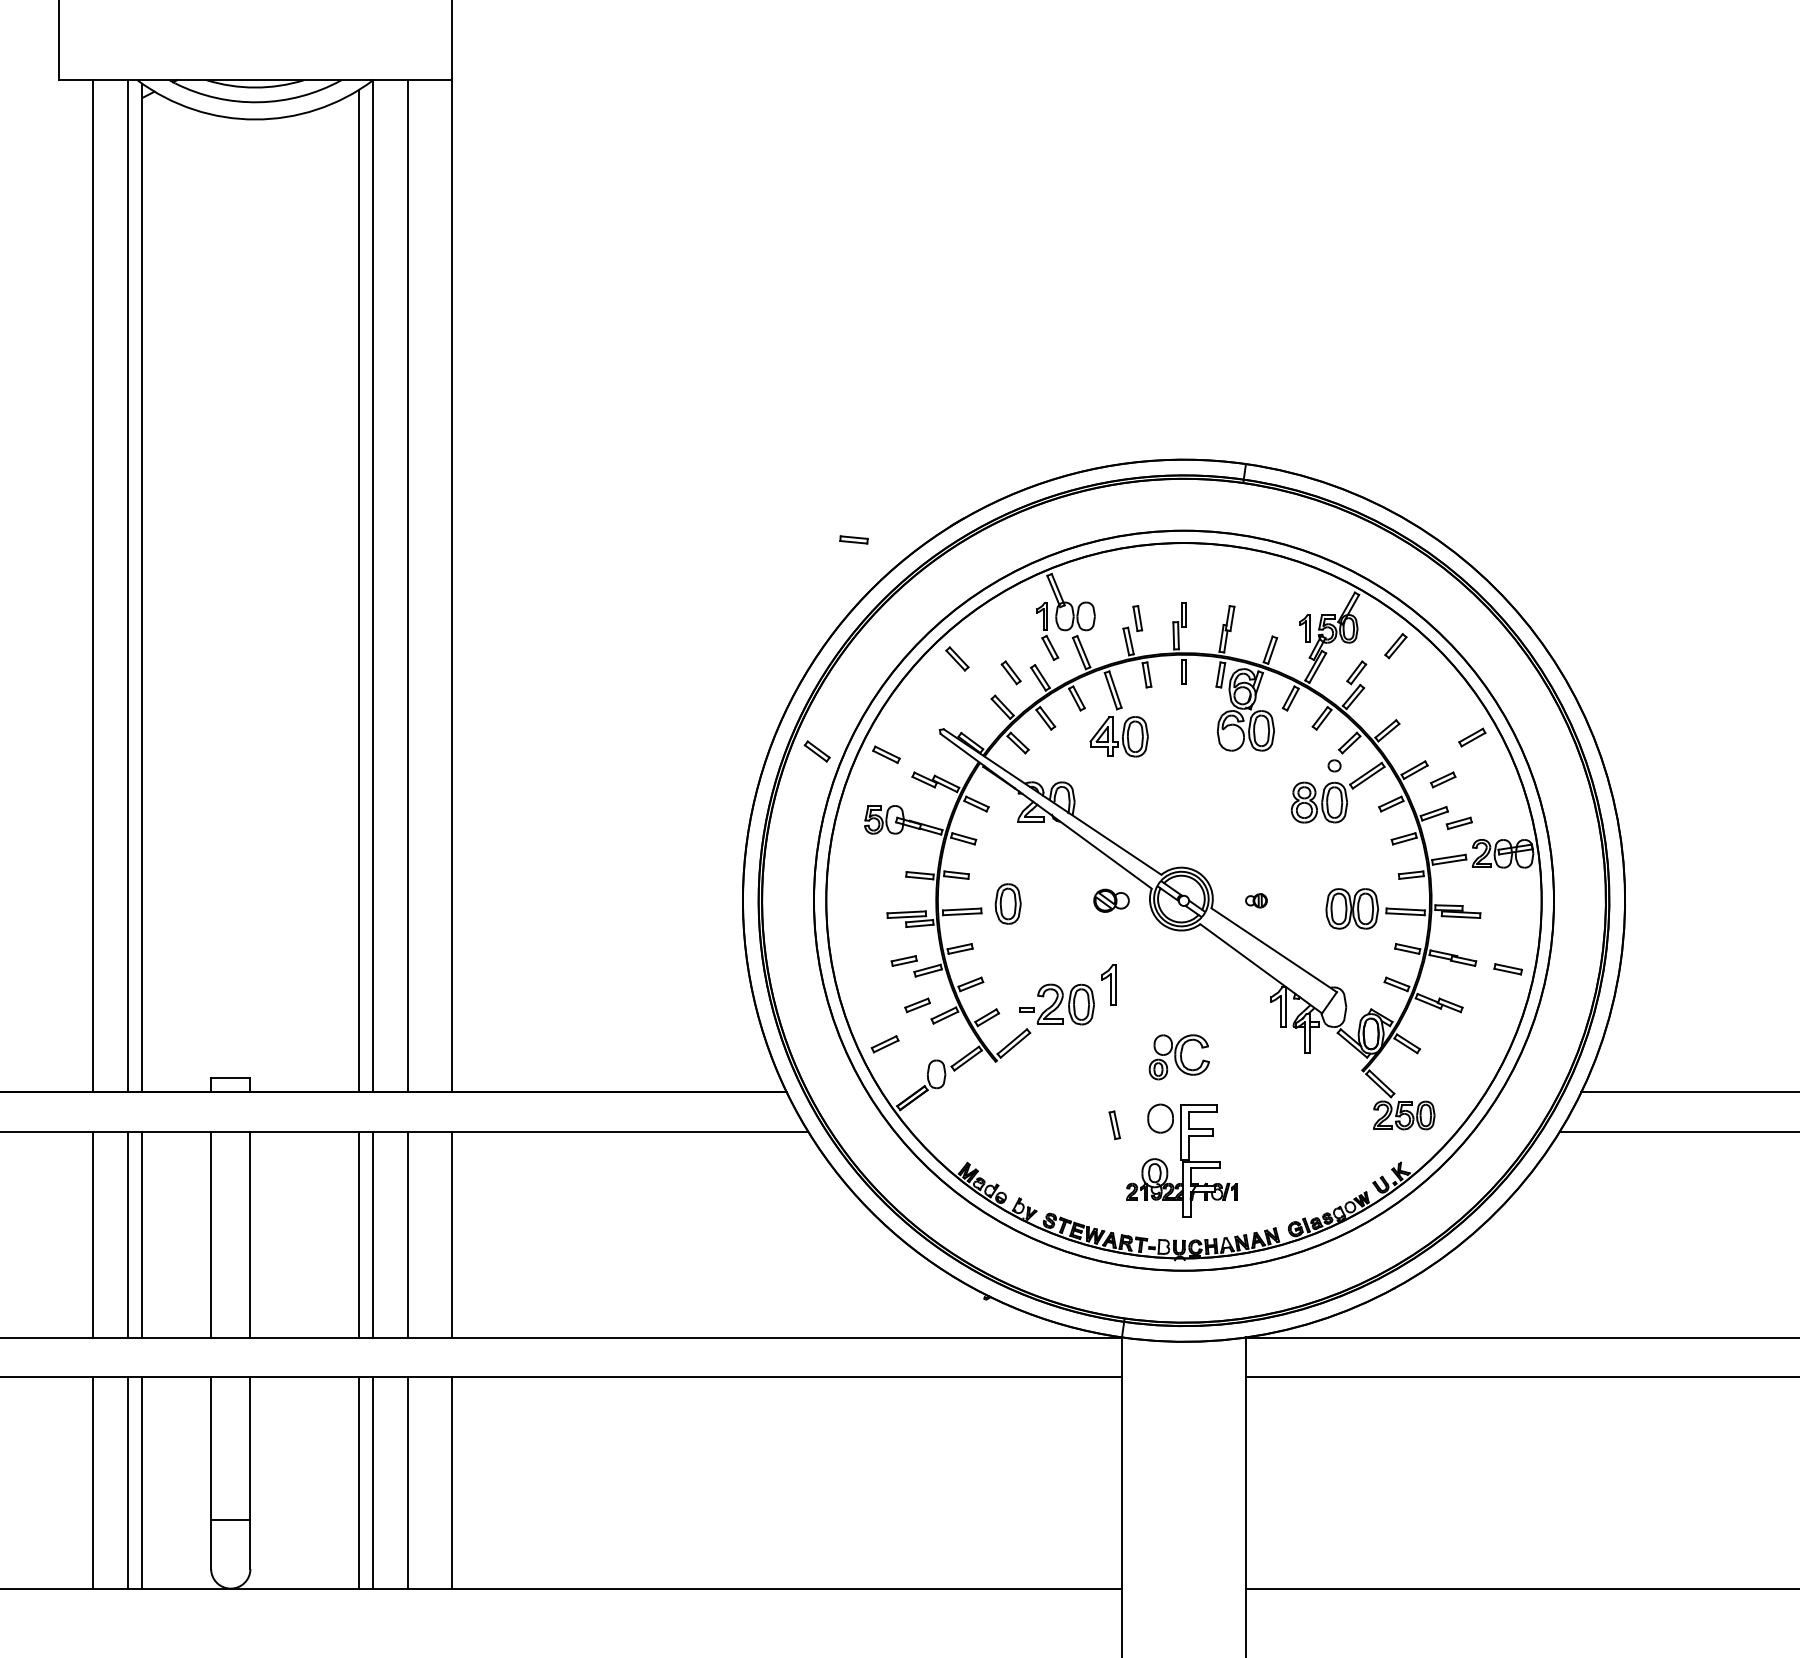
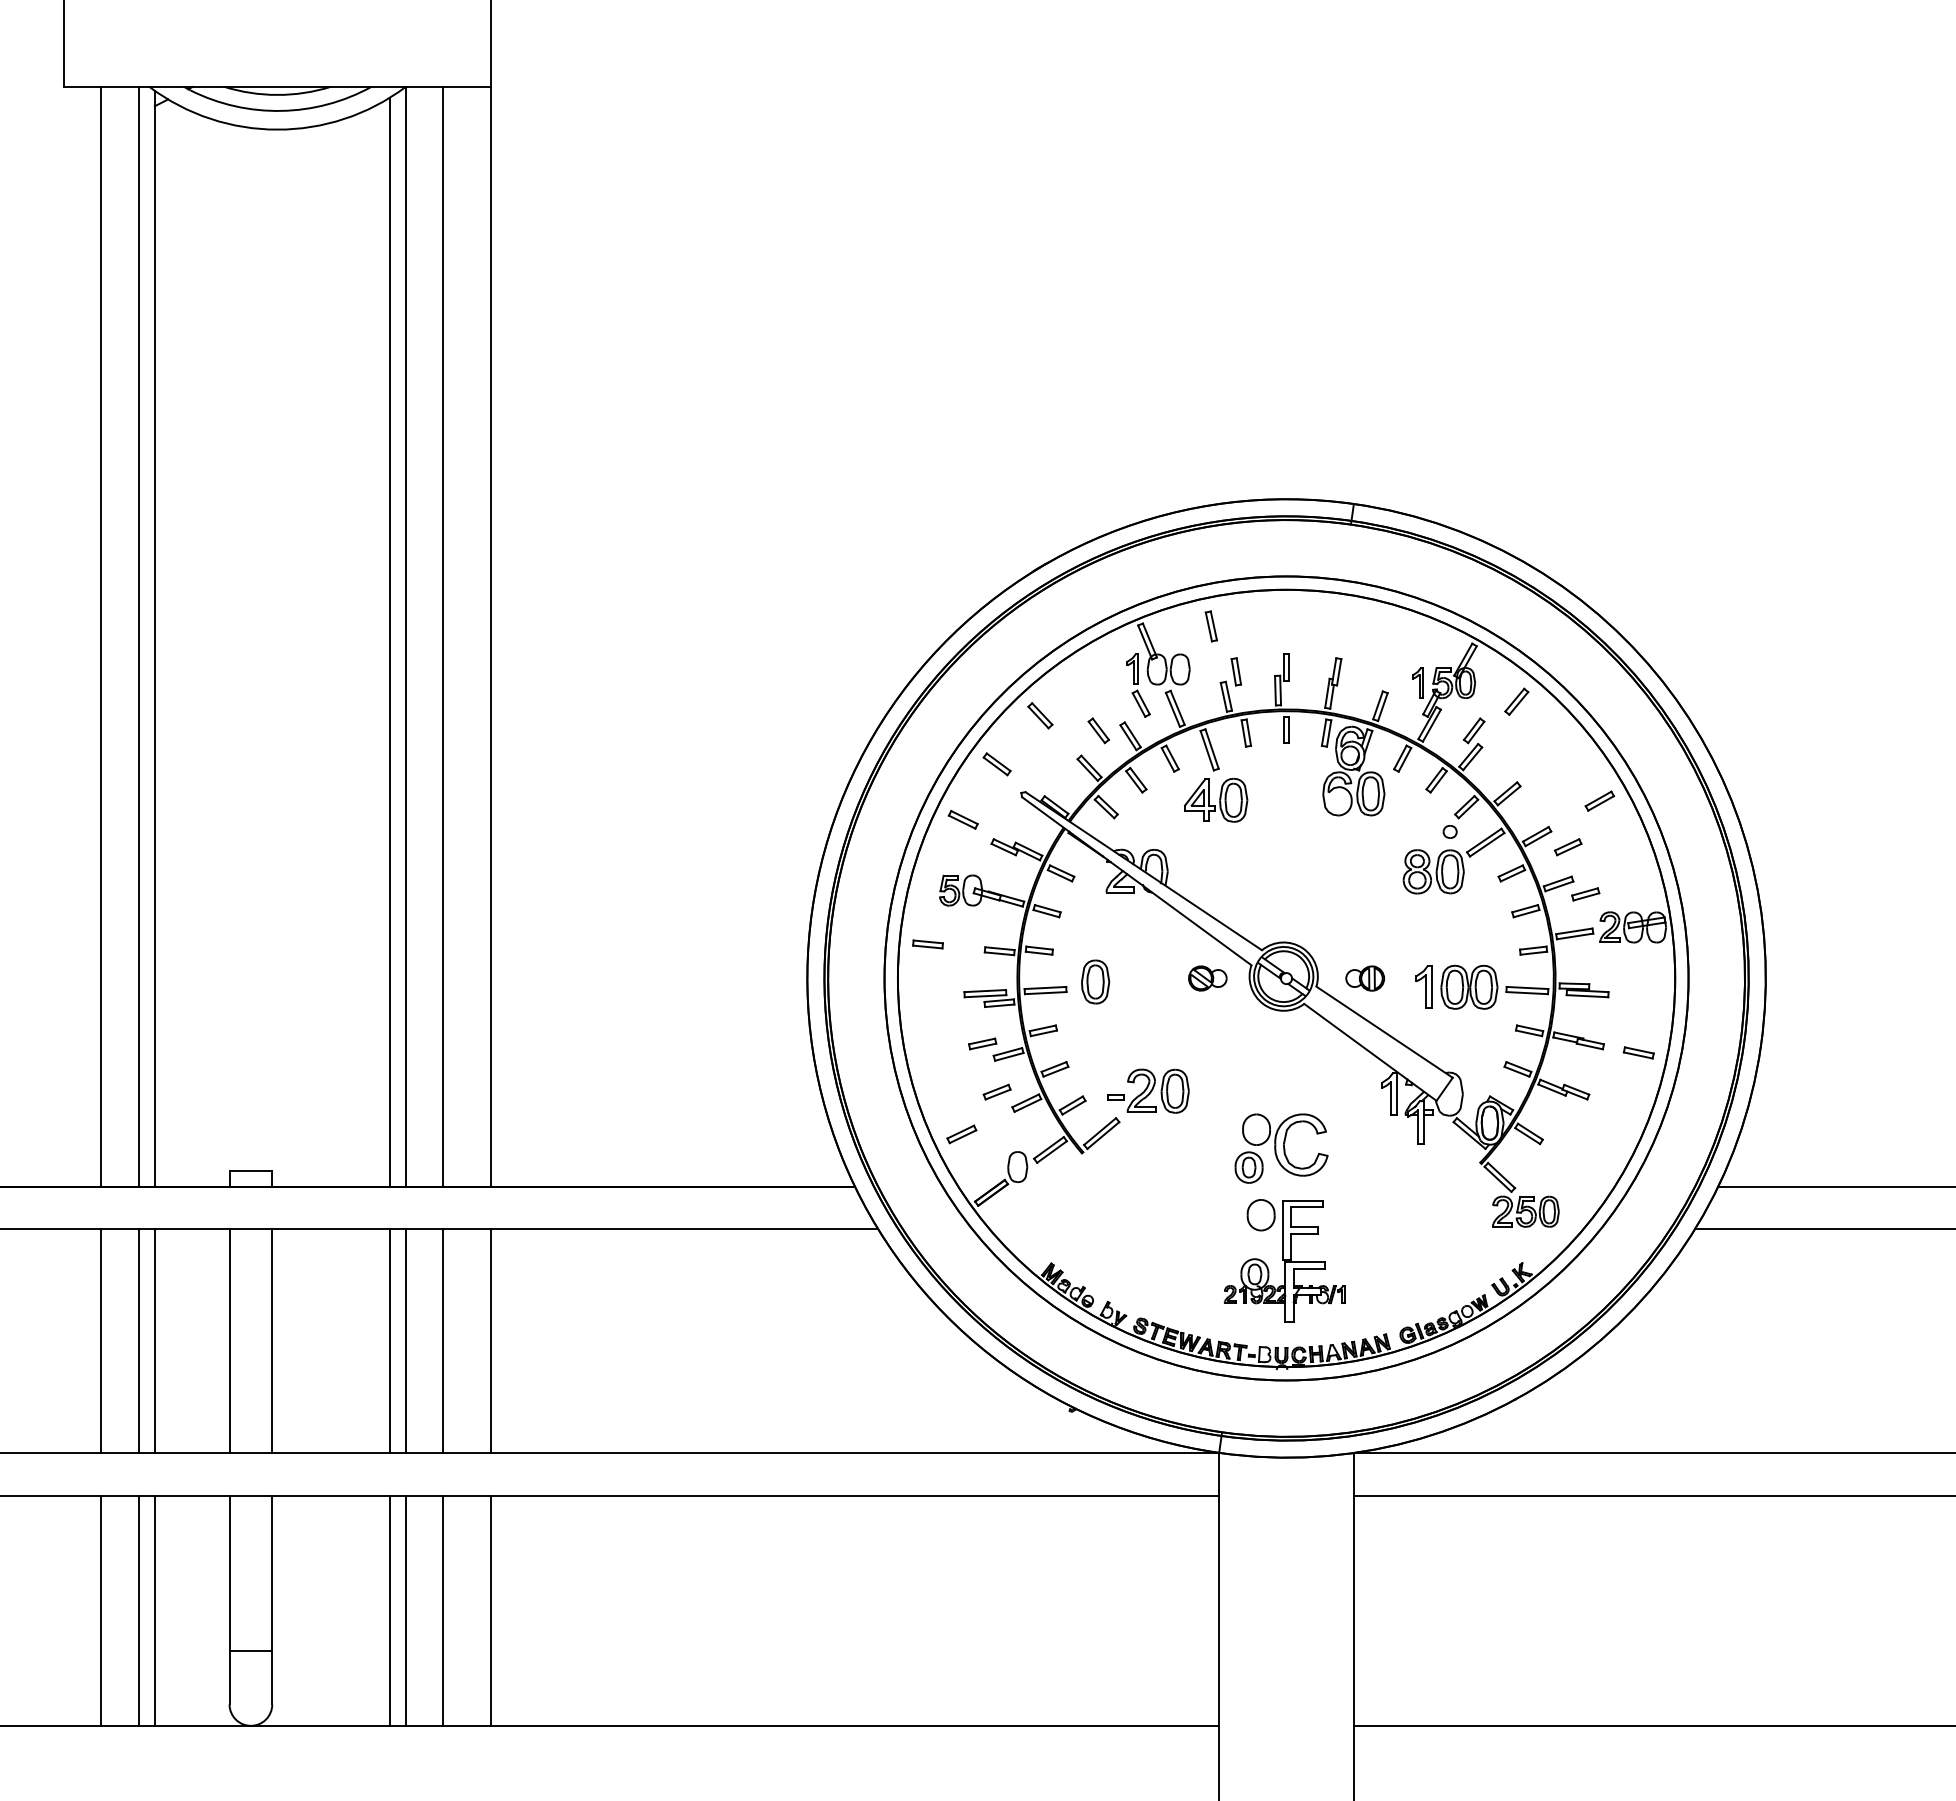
part: (853, 539) -> (927, 944), moved
part: (816, 751) -> (996, 764), moved
part: (1256, 900) -> (1365, 978), size x1.67
part: (1108, 984) -> (1423, 986), moved
part: (1179, 1057) -> (1281, 1148), size x1.43
part: (1113, 1125) -> (1210, 626), moved

